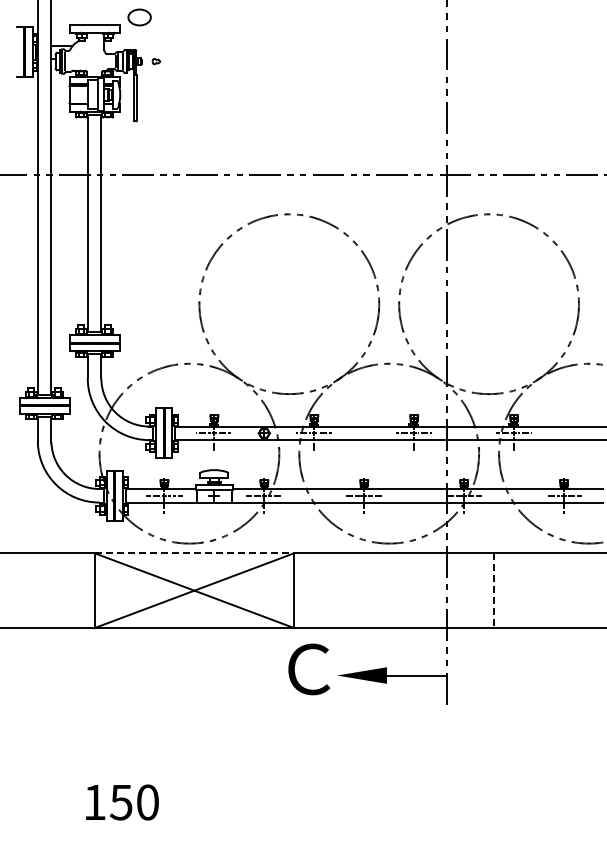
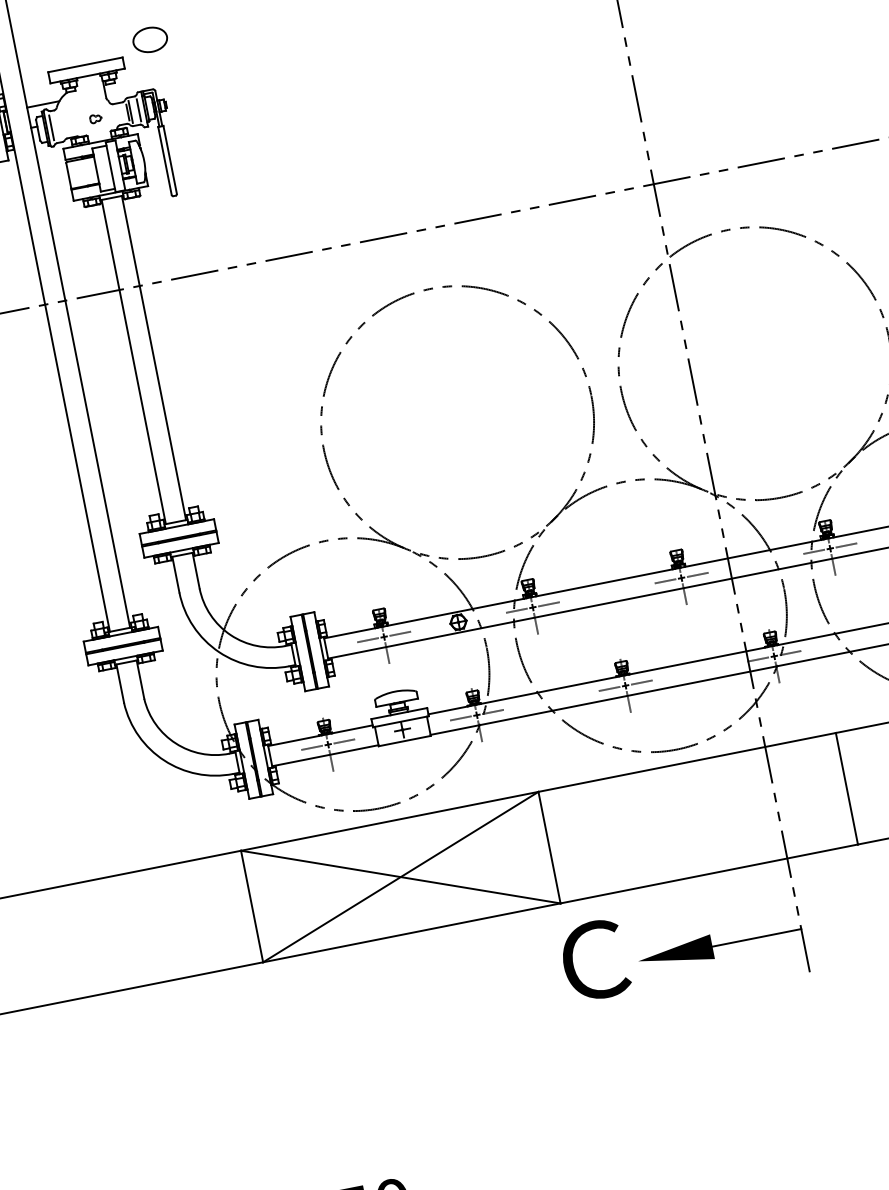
part: (156, 61) -> (96, 118), moved
line: (194, 553) -> (389, 821), dashed -> solid
line: (494, 591) -> (847, 789), dashed -> solid

